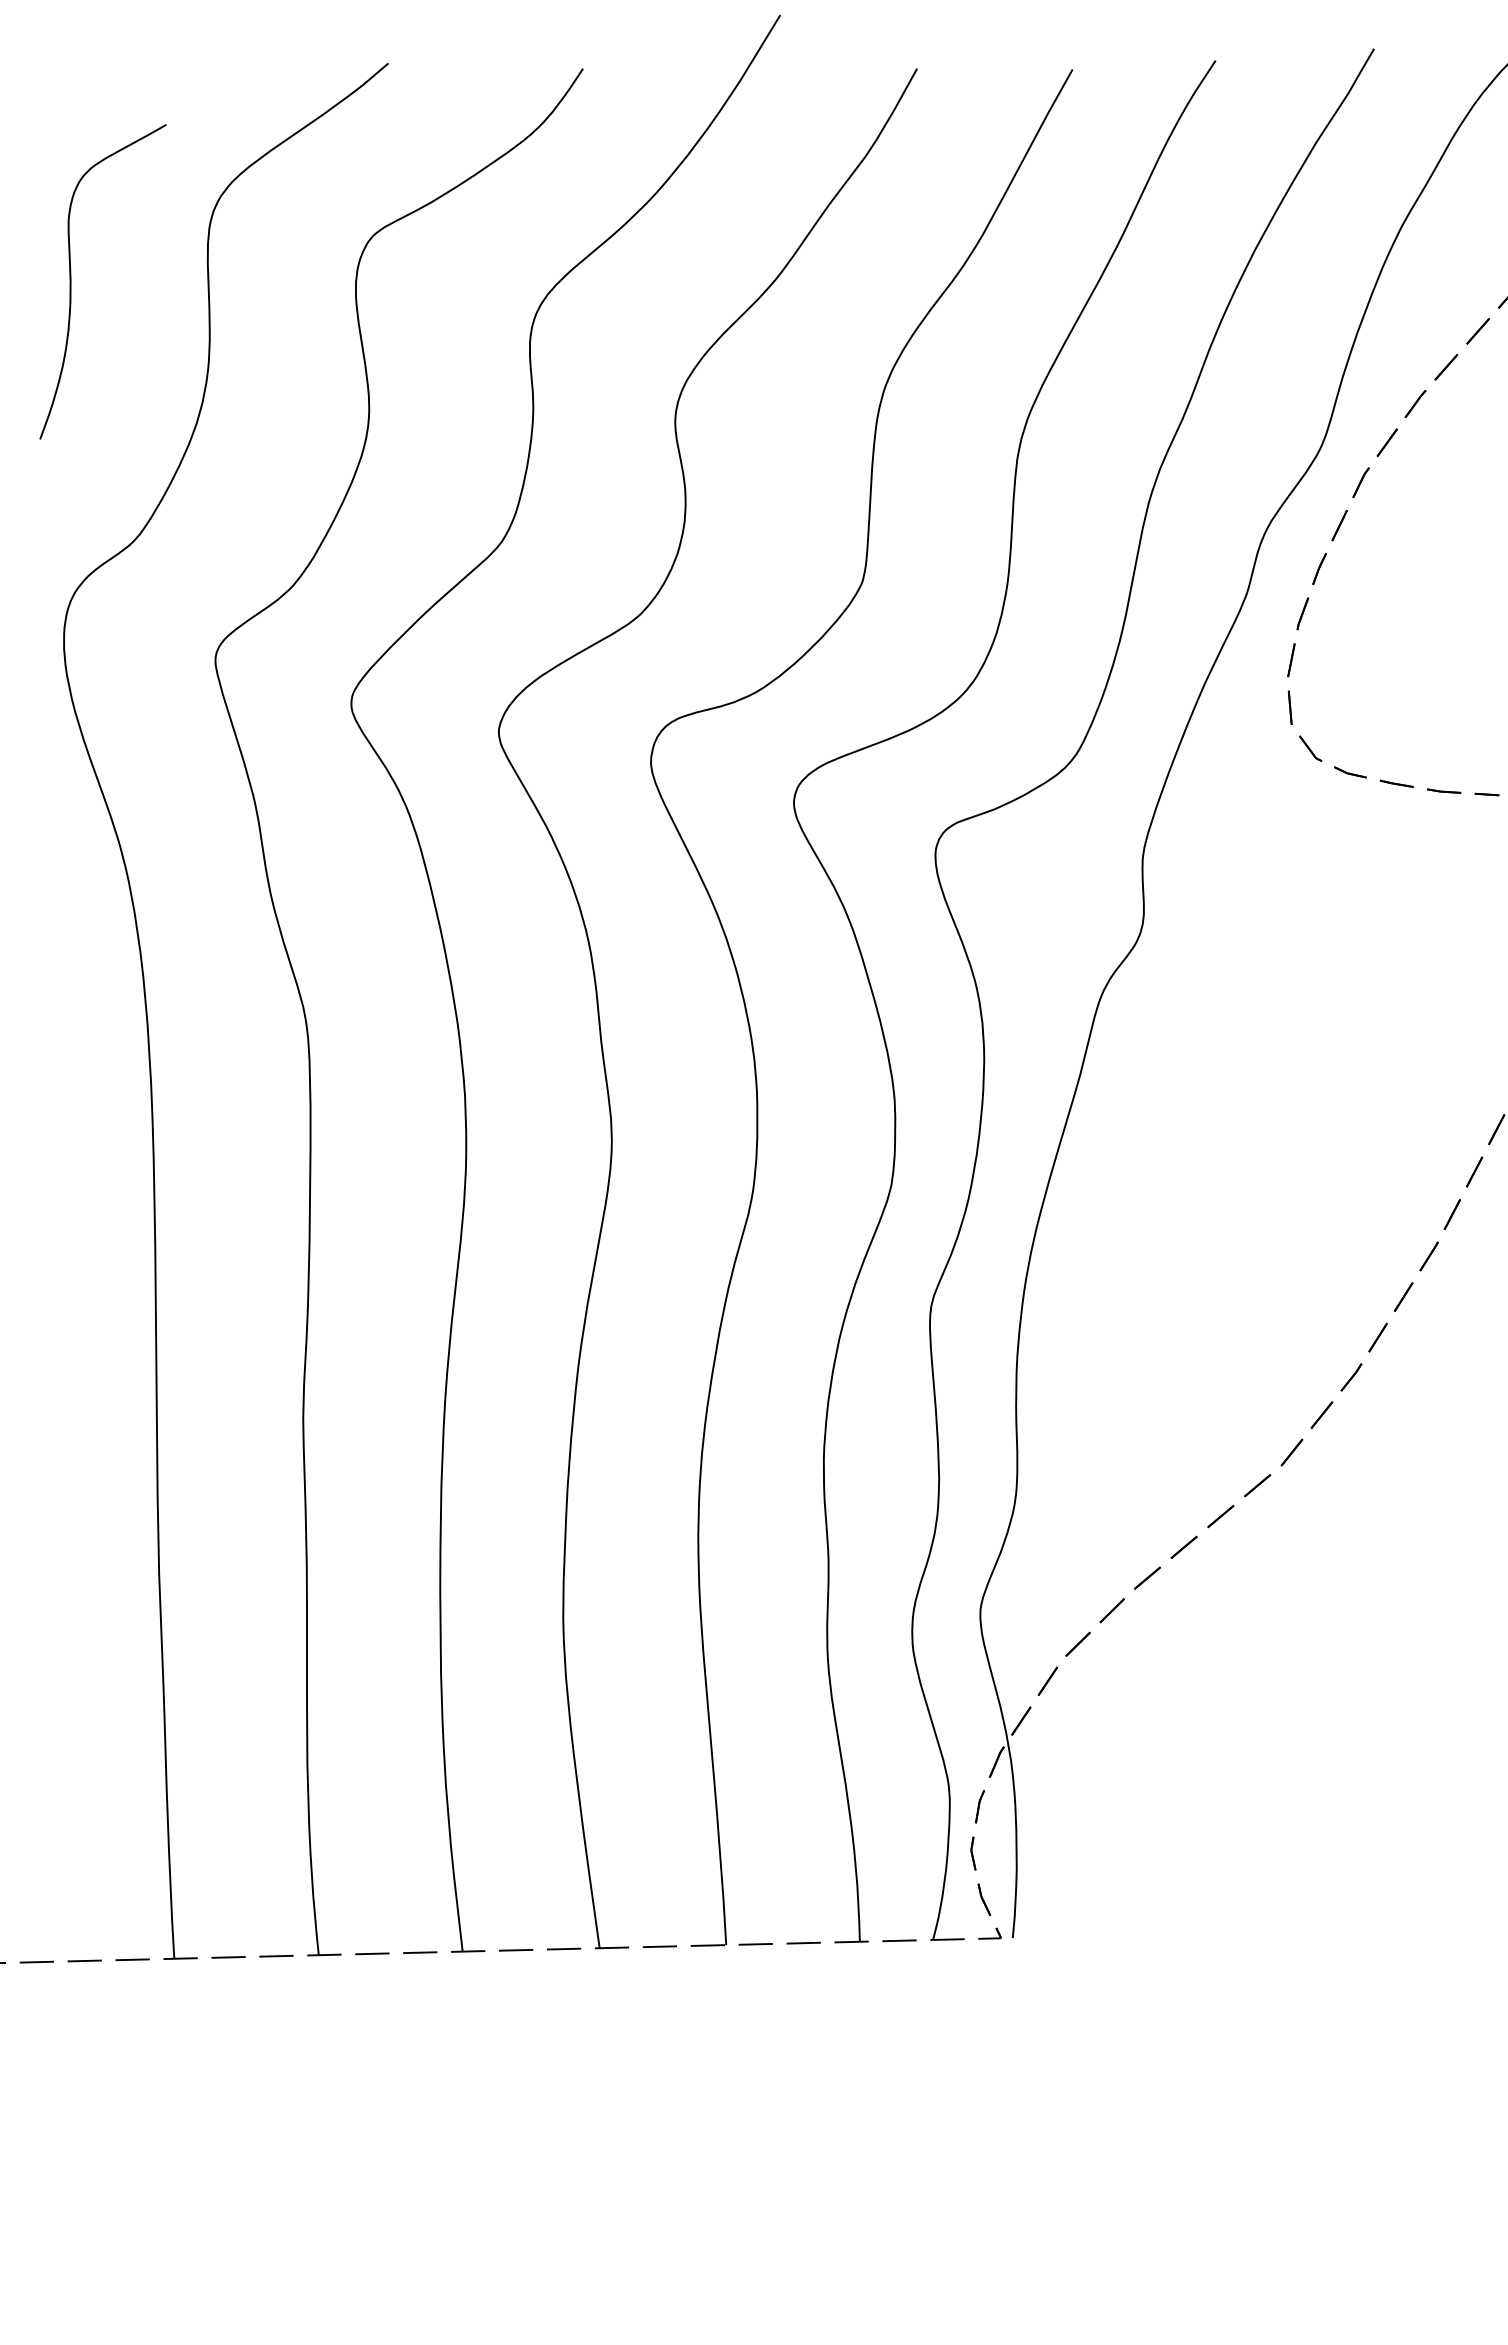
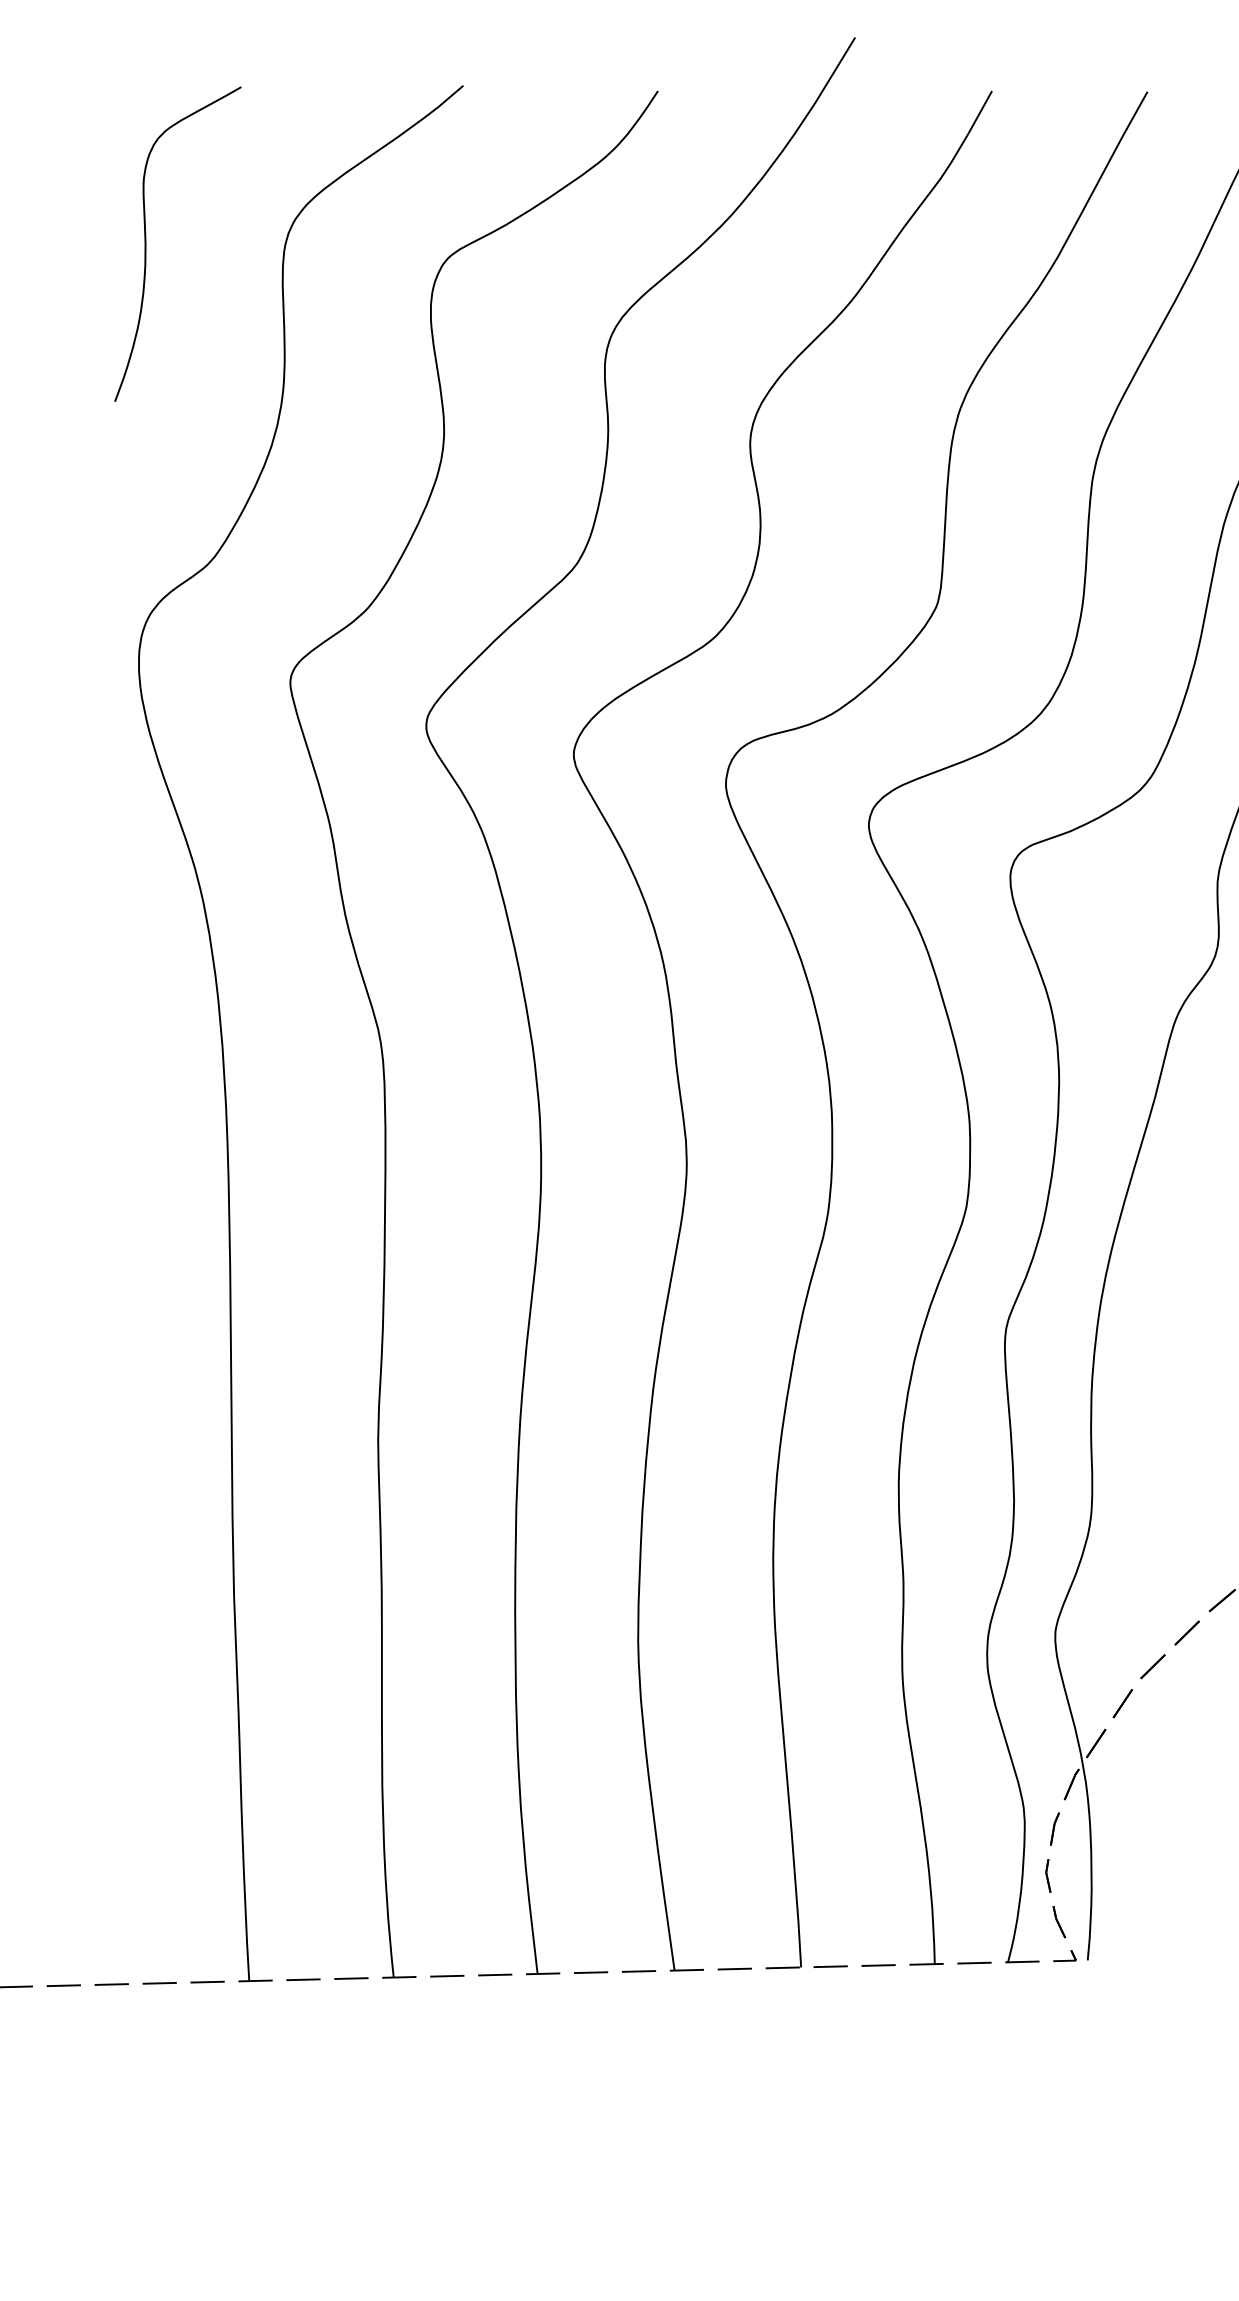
curve: (71, 281) -> (146, 243), moved

